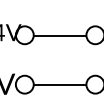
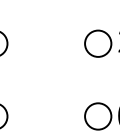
line: (59, 35) -> (45, 44), removed
line: (59, 84) -> (45, 116), removed

